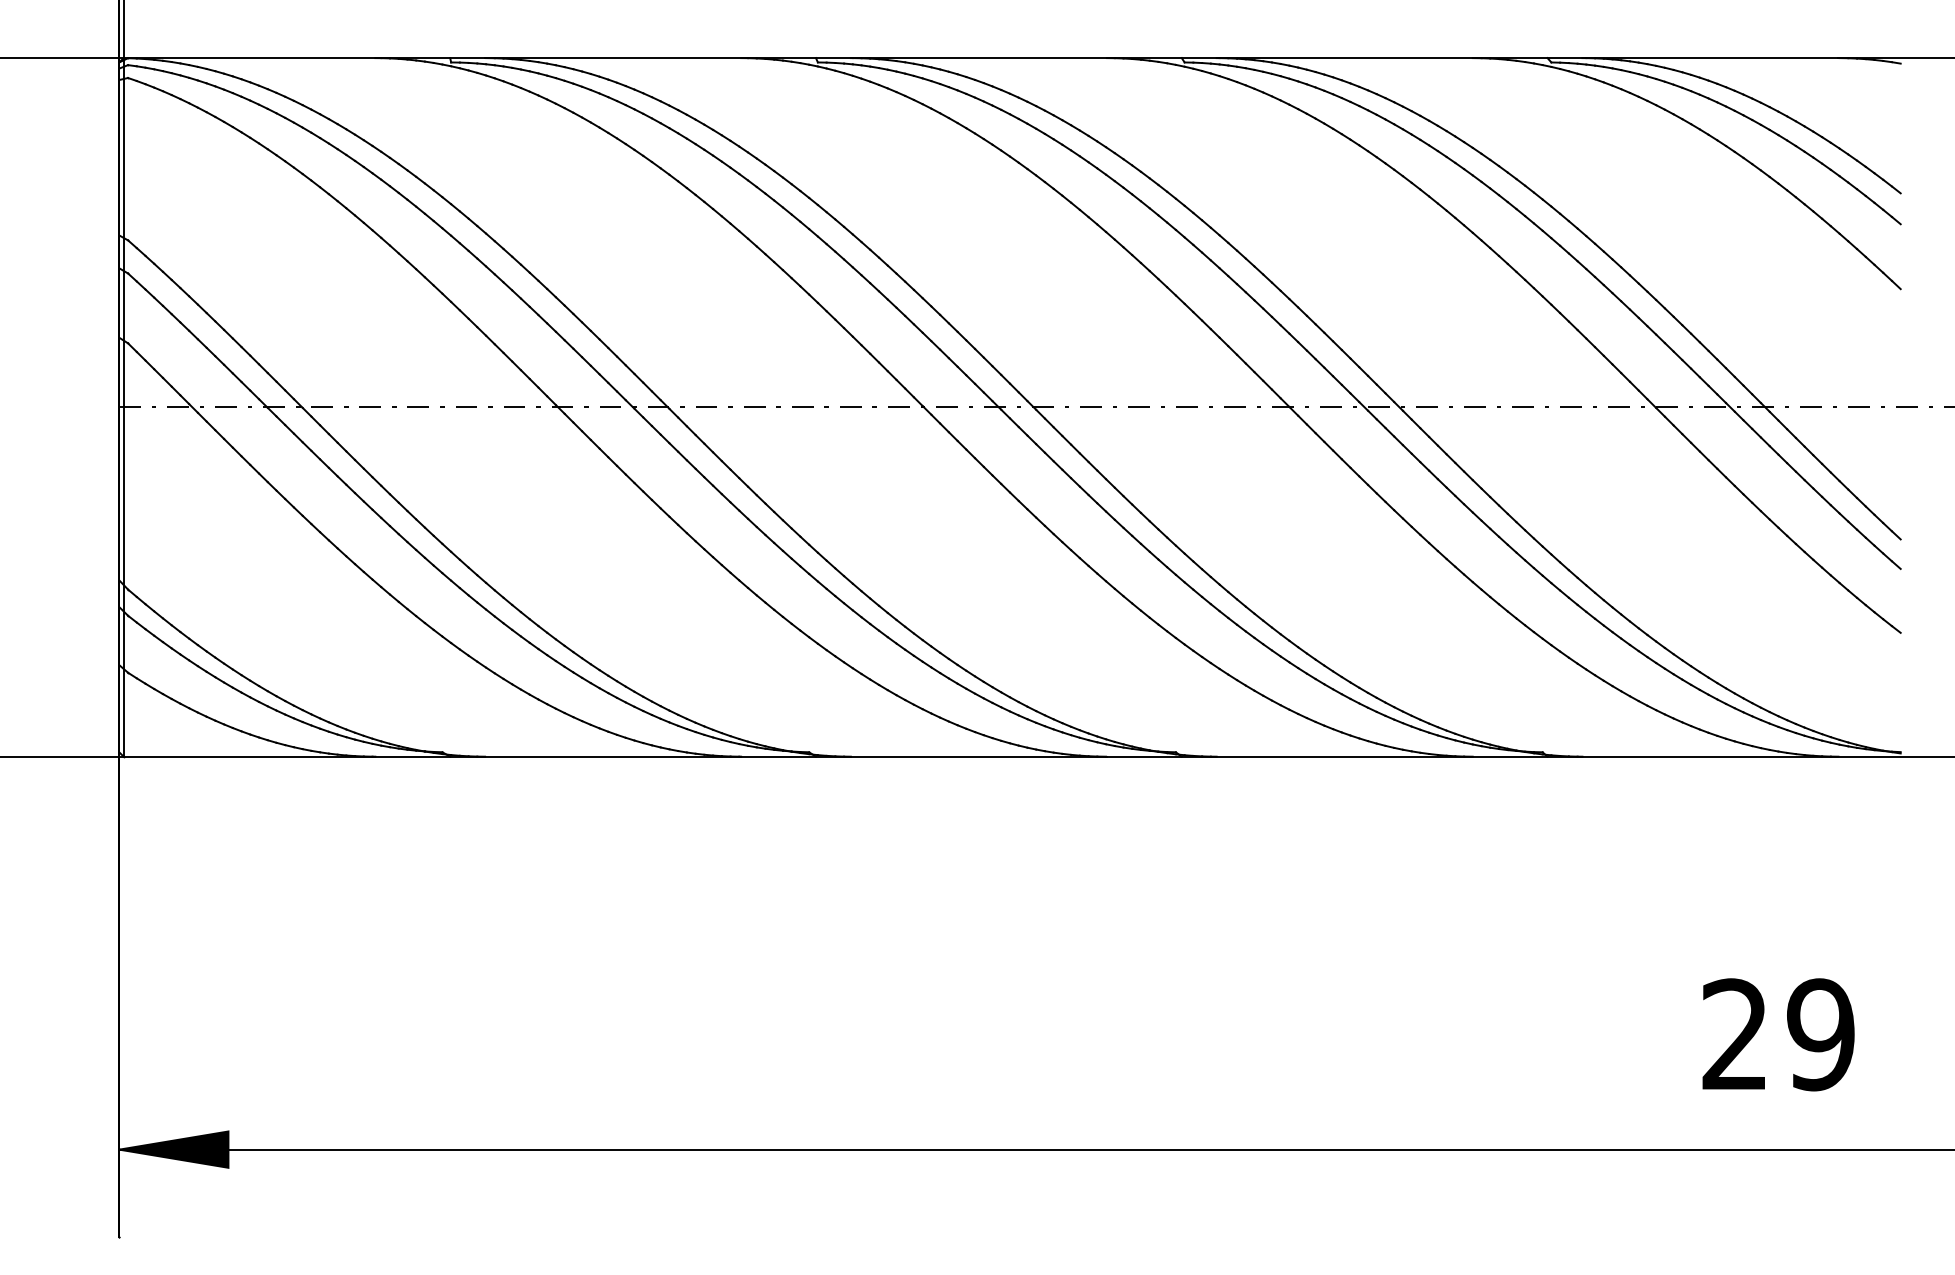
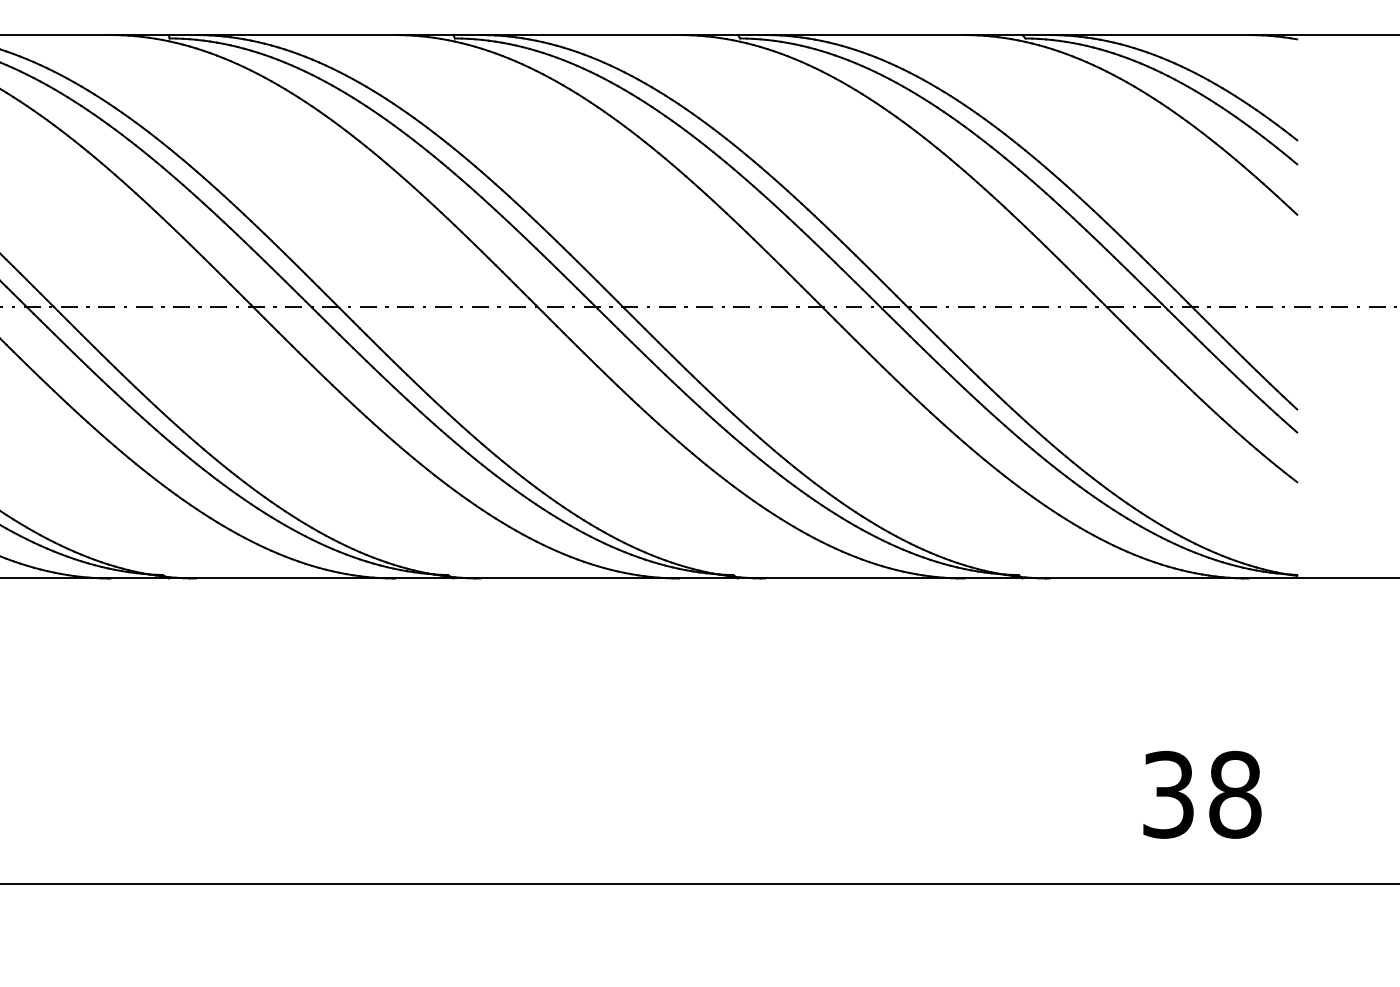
text: (1778, 1034) -> (1202, 794), 29 -> 38

